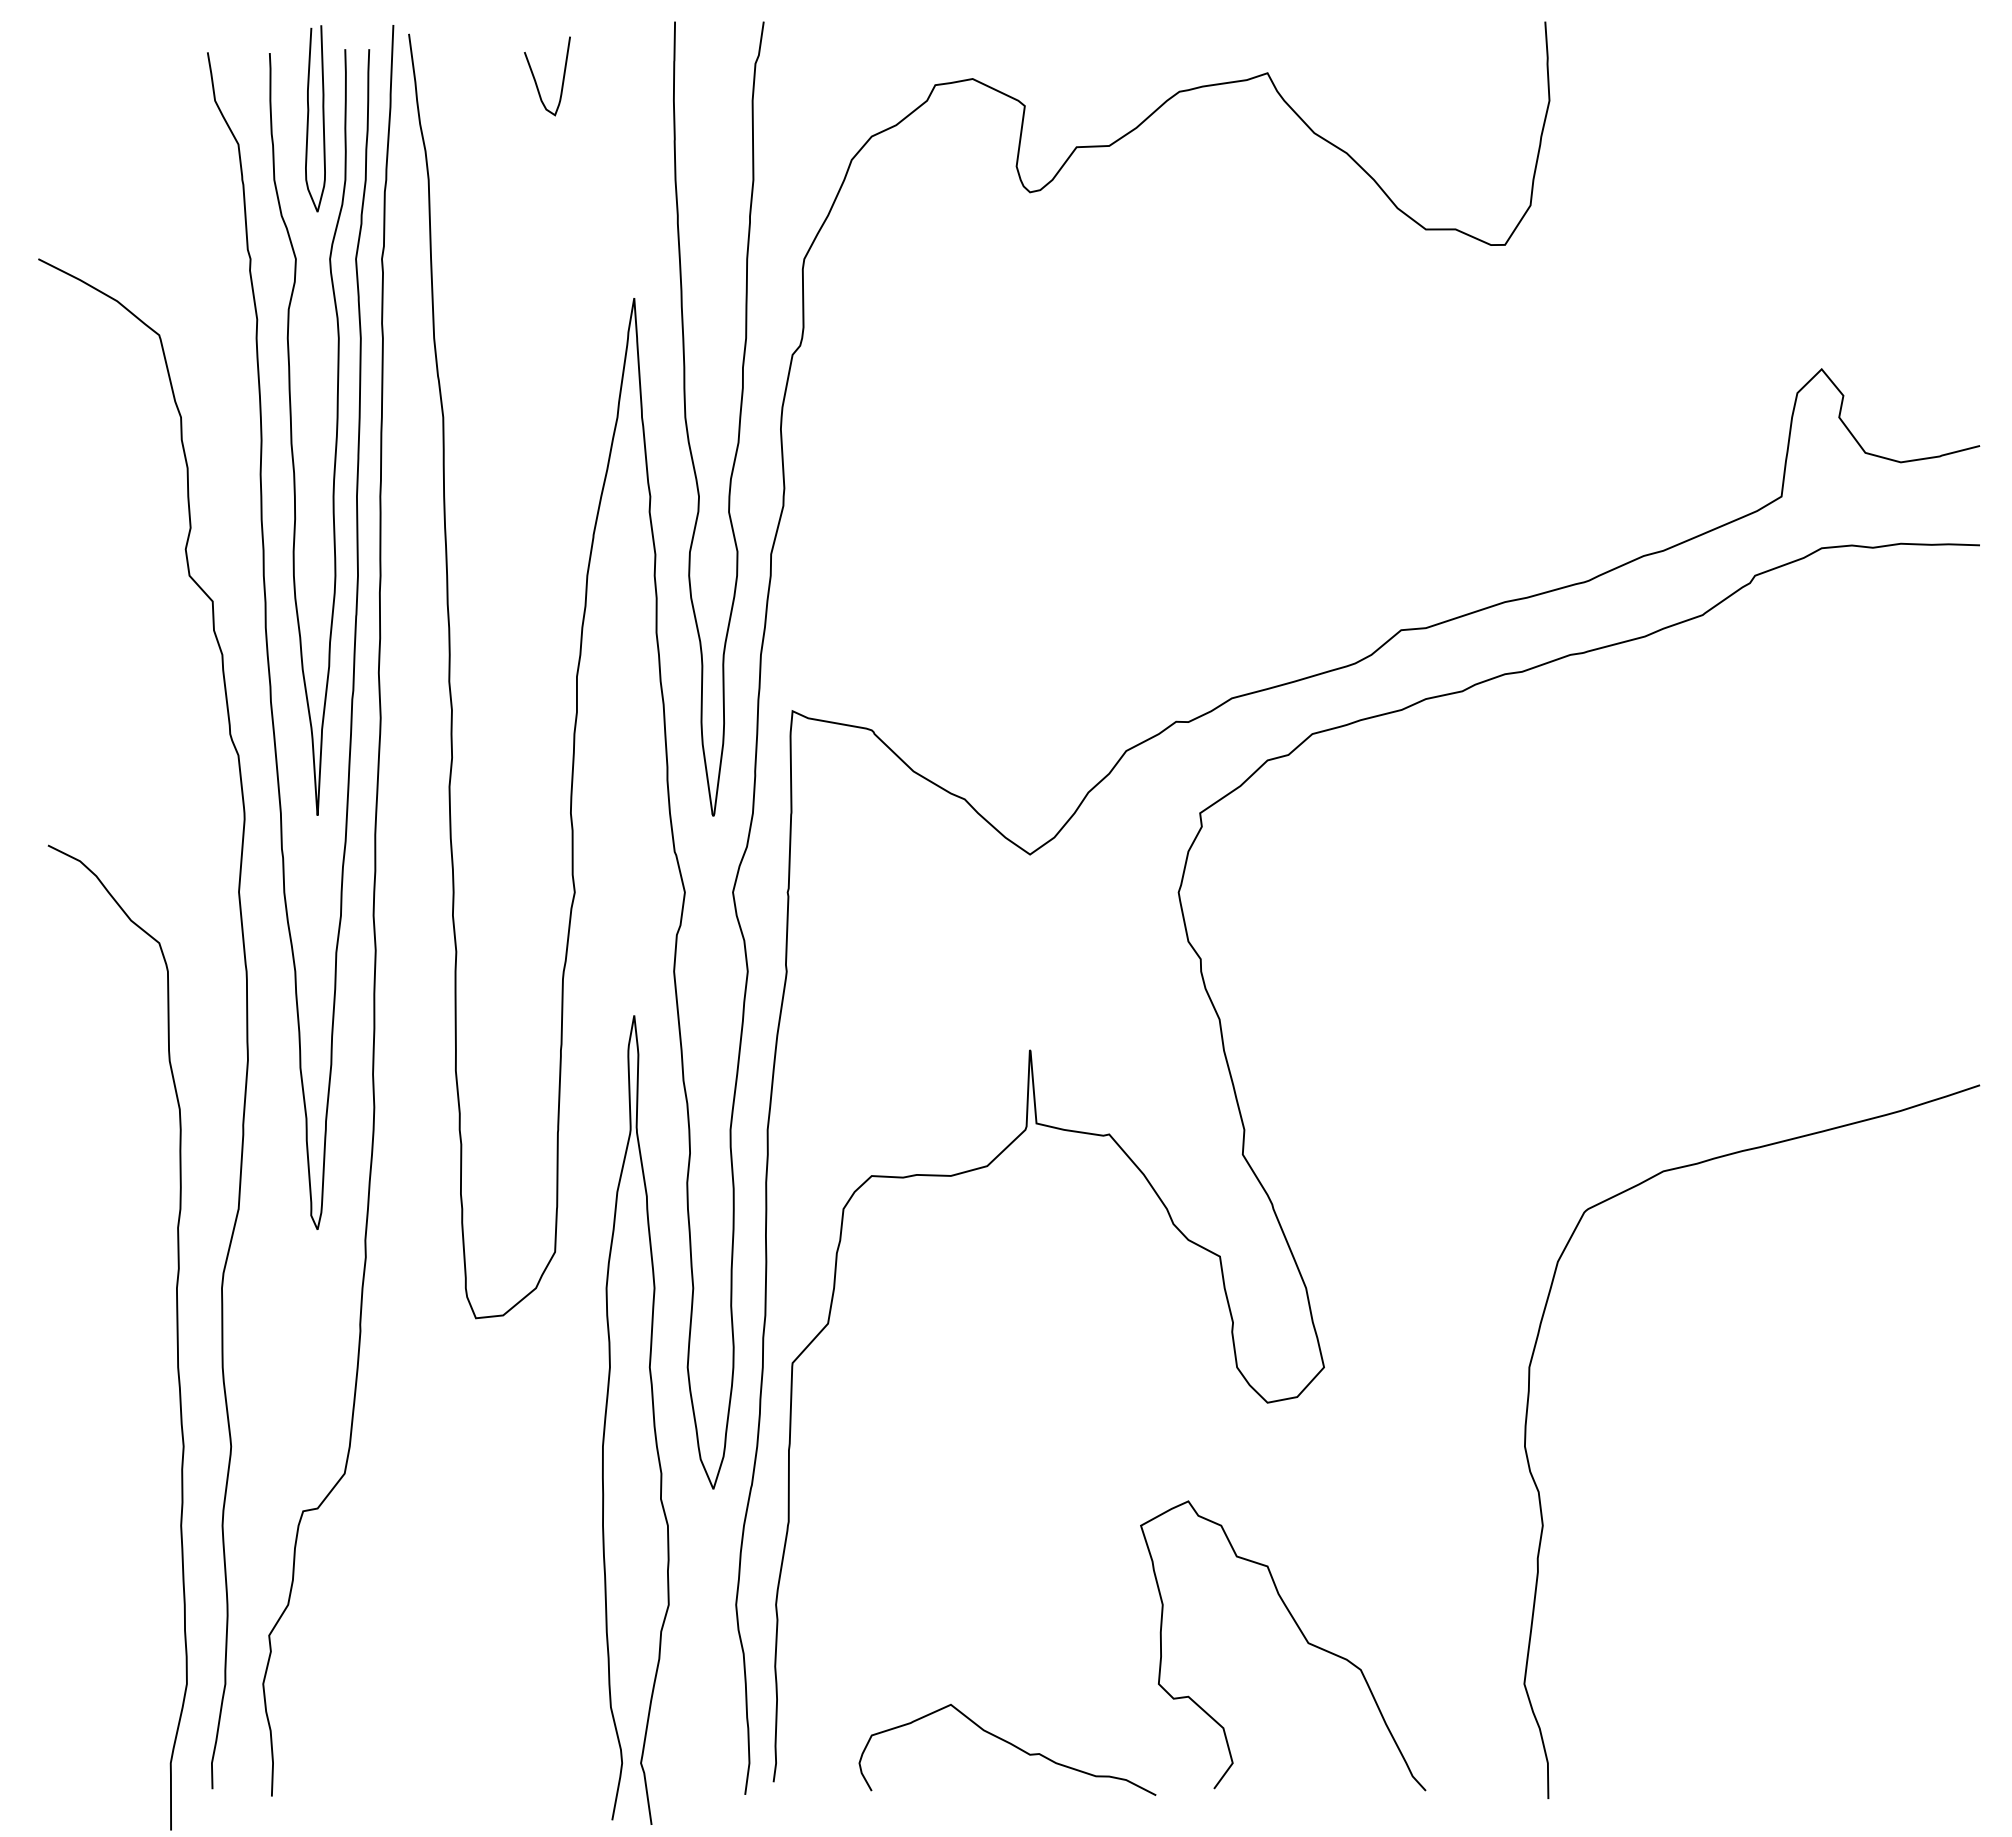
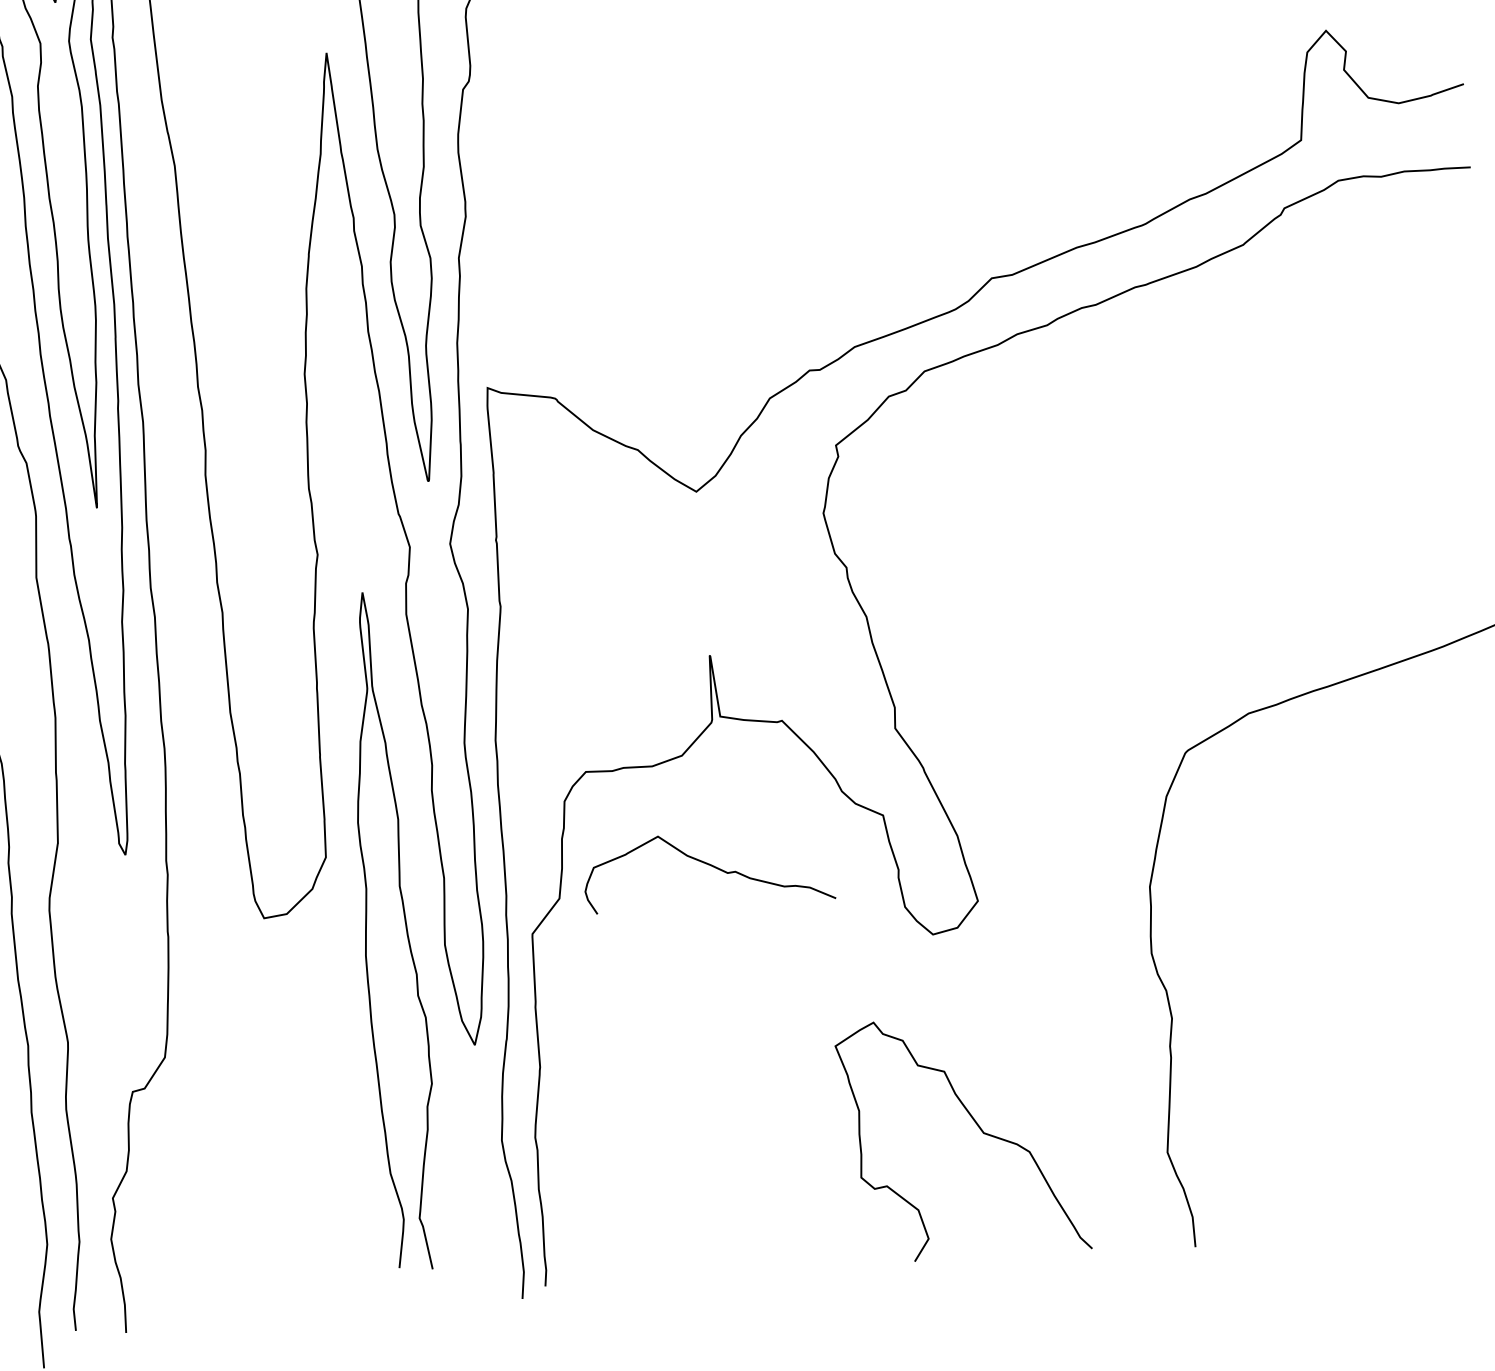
curve: (652, 1415) -> (405, 926), moved
curve: (1009, 1744) -> (709, 865), moved

